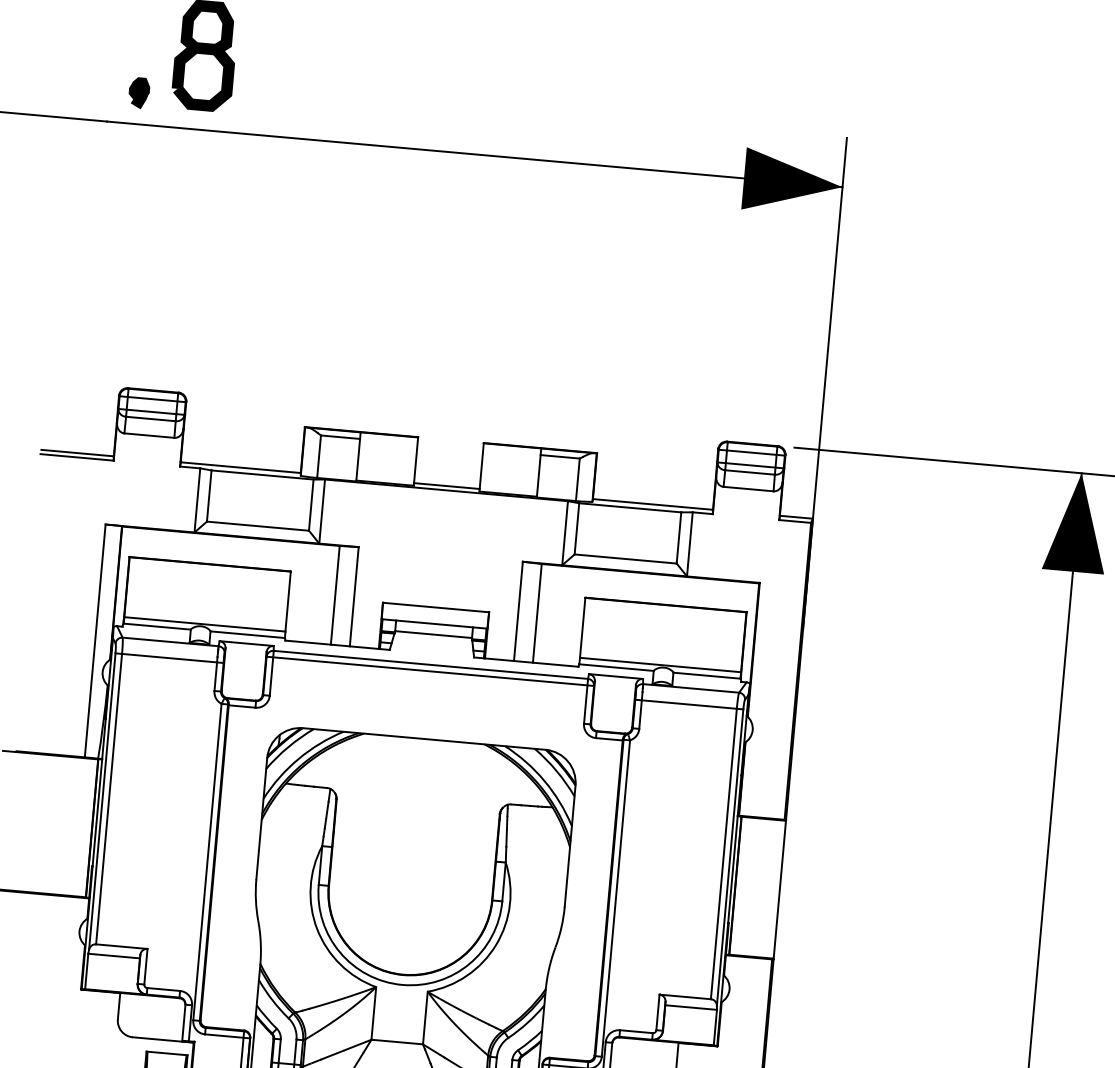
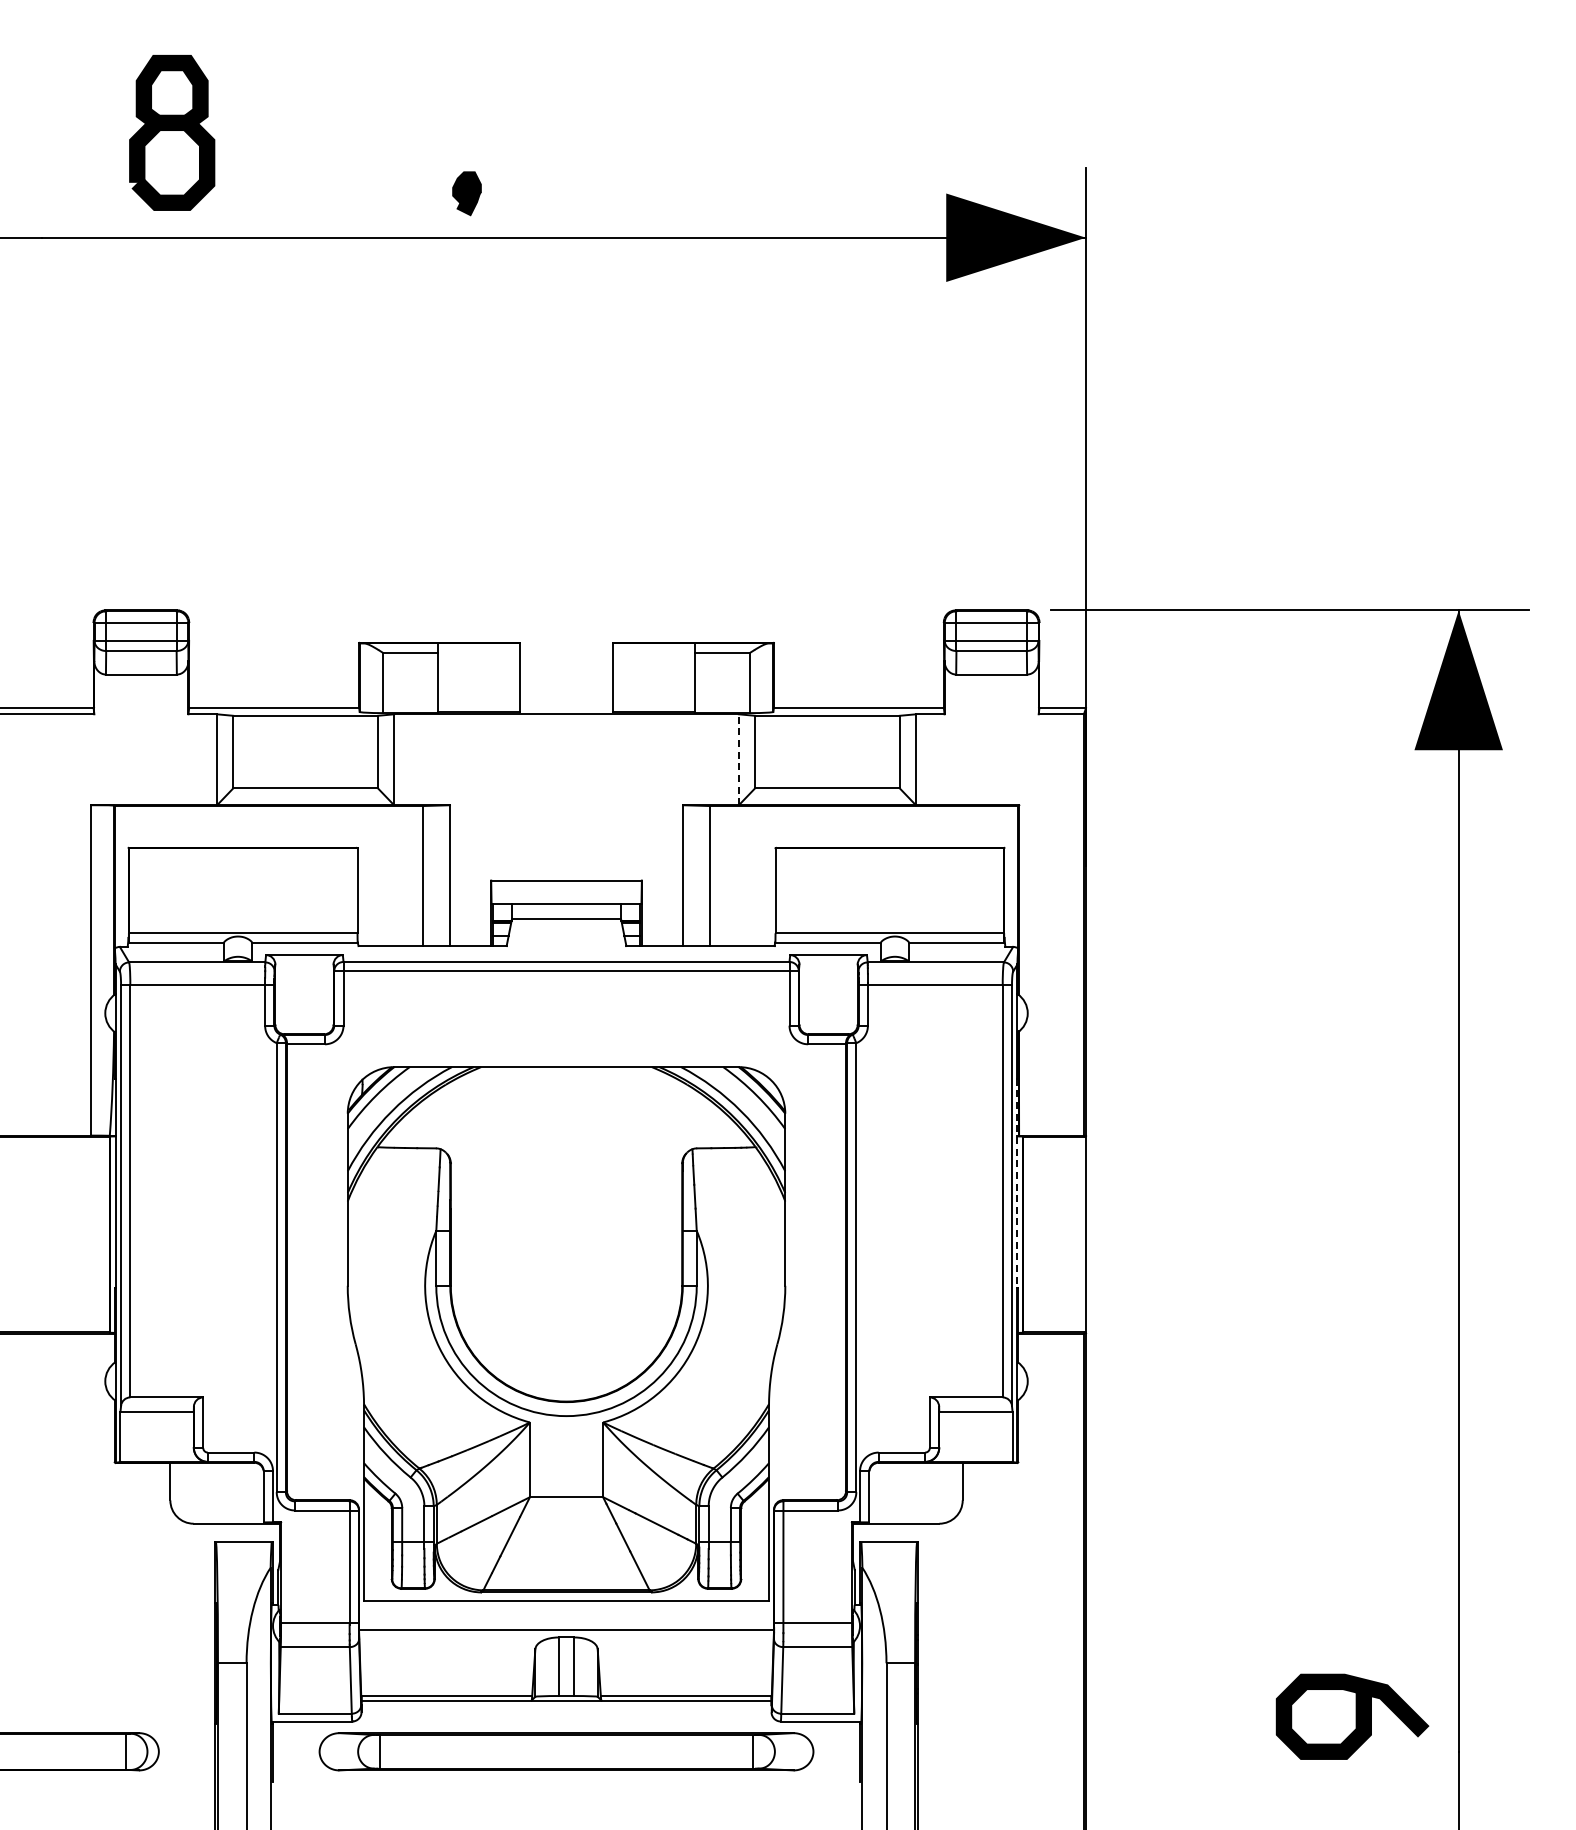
part: (138, 92) -> (466, 193), moved
line: (446, 486) -> (566, 708), removed
line: (564, 533) -> (738, 759), solid -> dashed
line: (734, 849) -> (1017, 1183), solid -> dashed

